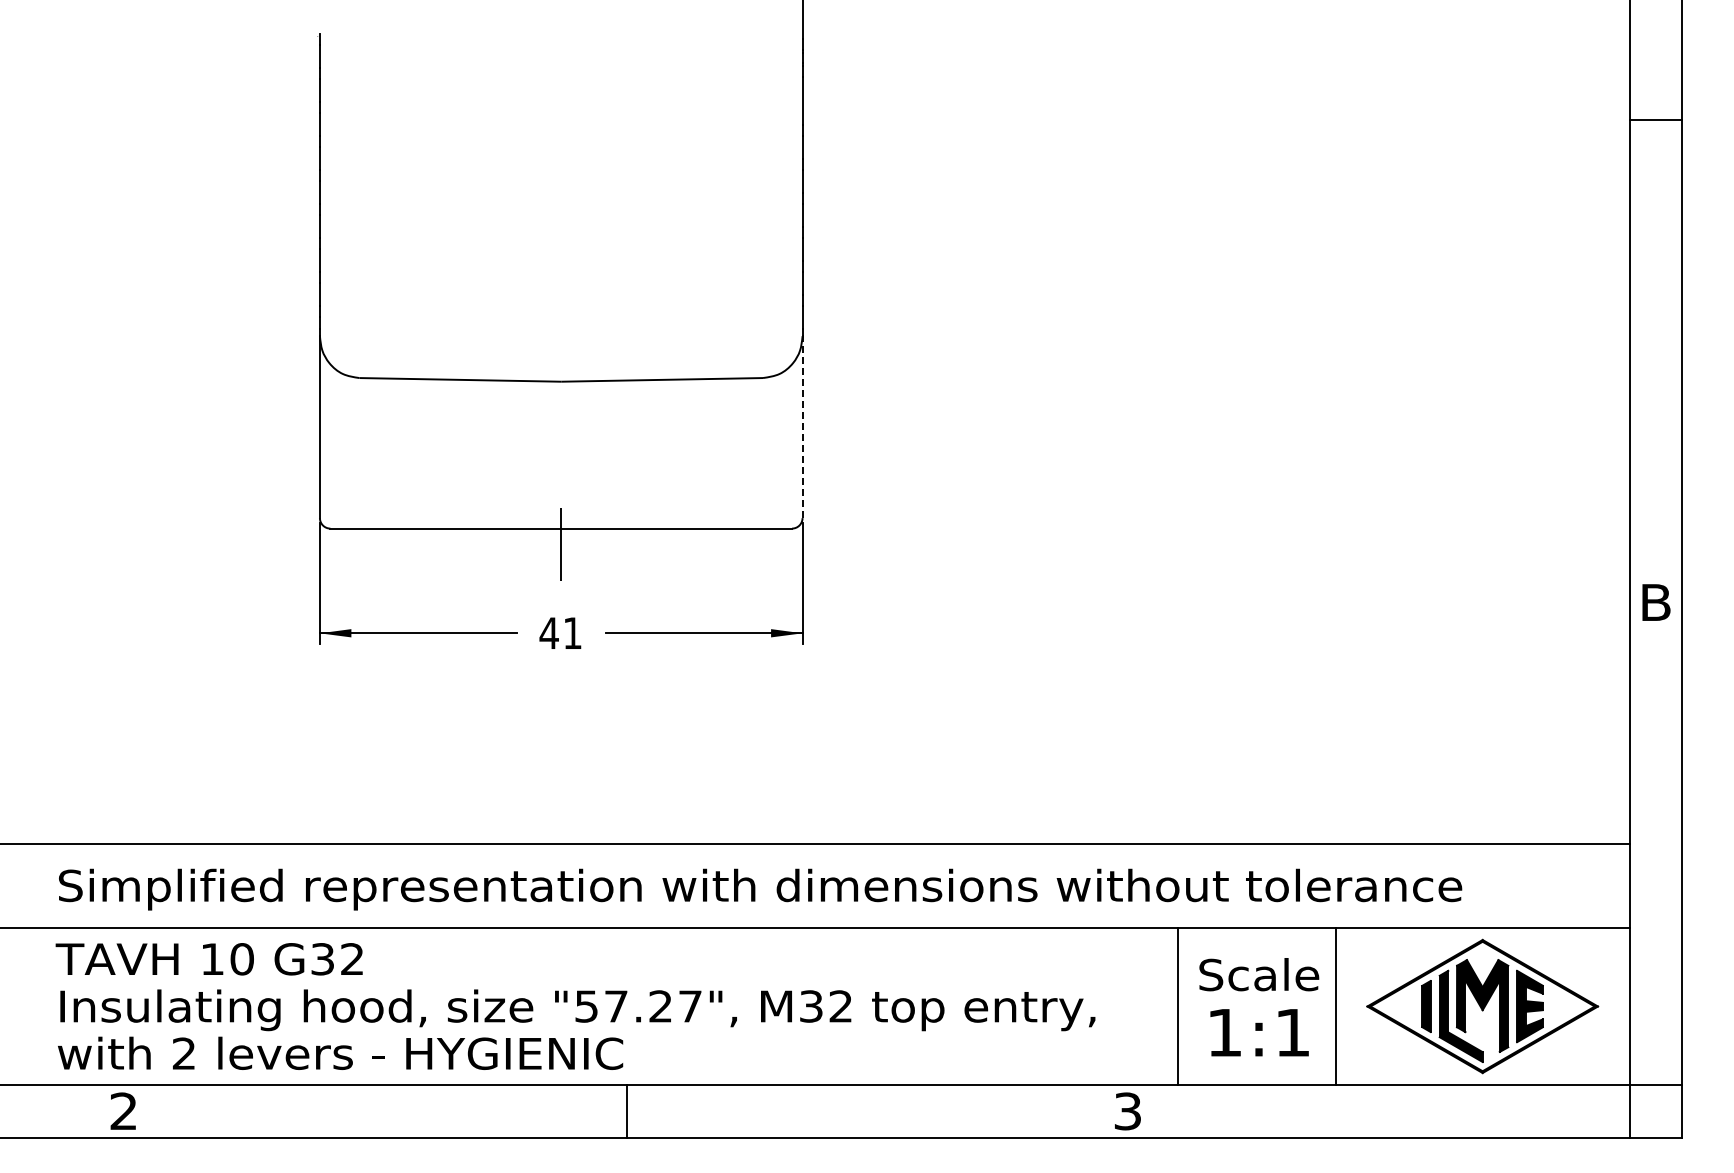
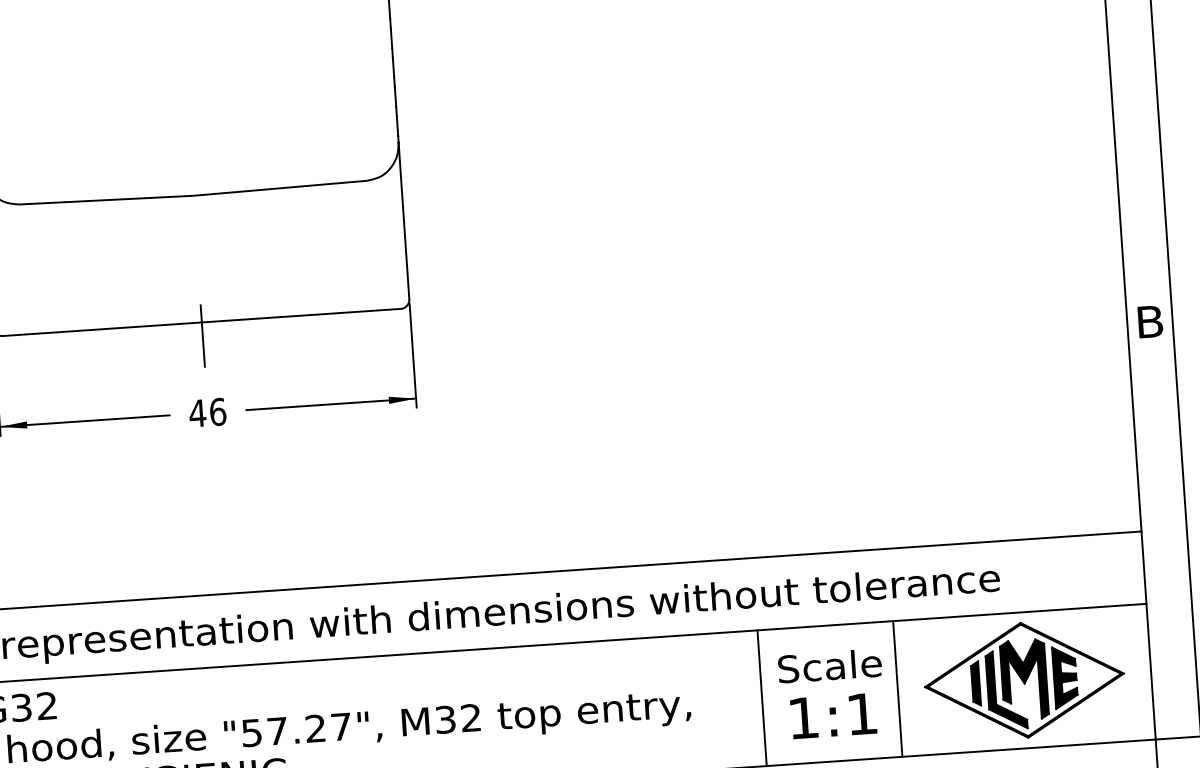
line: (802, 427) -> (403, 221), dashed -> solid
text: (572, 633) -> (217, 412), 41 -> 46

